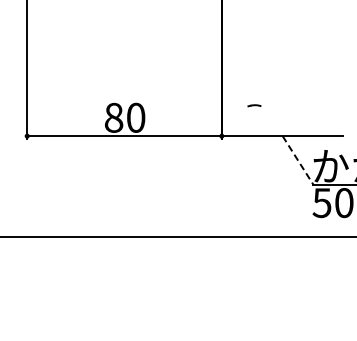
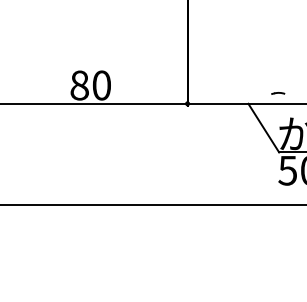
part: (254, 105) -> (278, 93), moved
line: (298, 160) -> (264, 128), dashed -> solid

